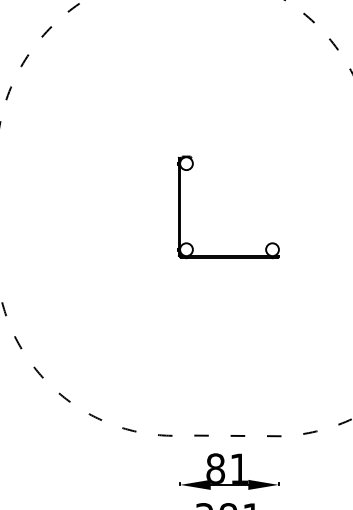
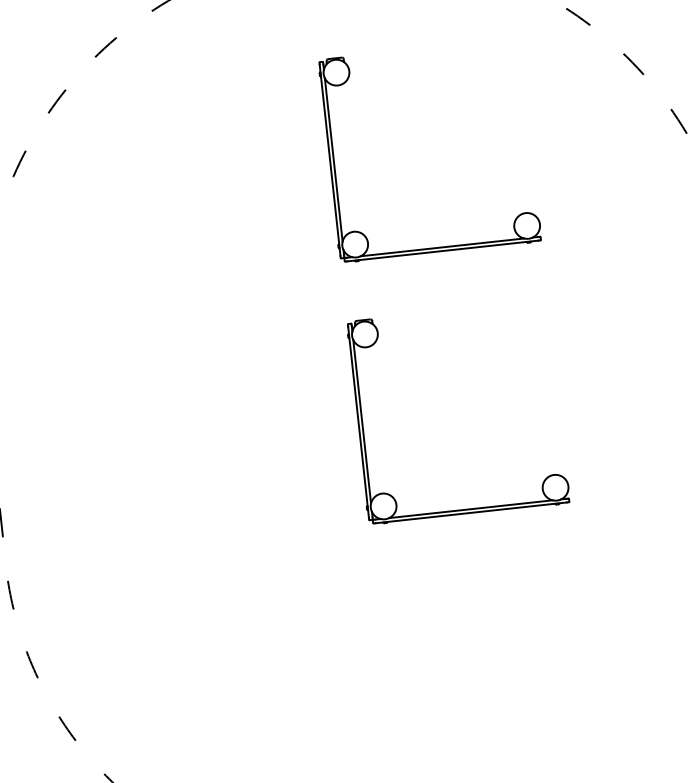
part: (180, 76) -> (334, 161), added

